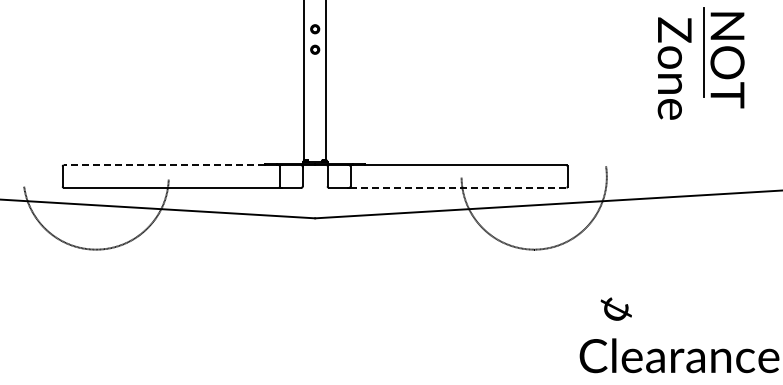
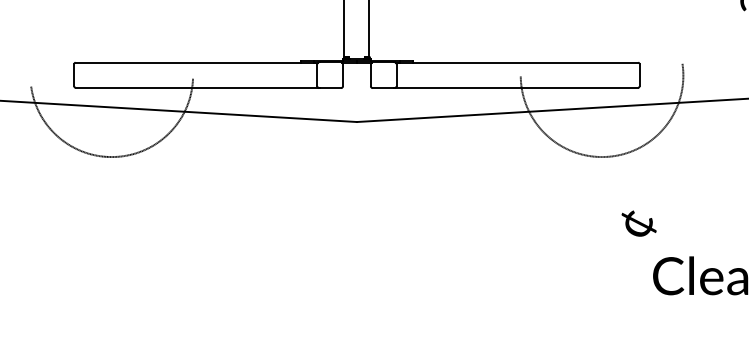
line: (164, 165) -> (188, 62), dashed -> solid
line: (458, 187) -> (517, 87), dashed -> solid
text: (615, 308) -> (638, 222), moved

